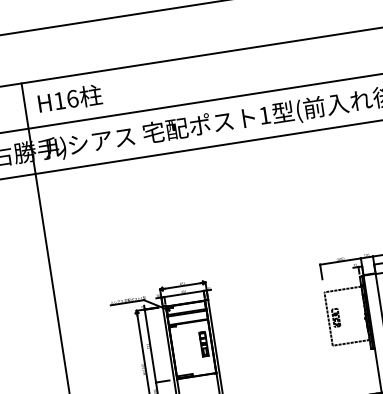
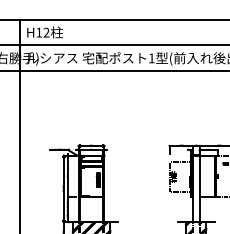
text: (72, 98) -> (46, 32), H16 -> H12

